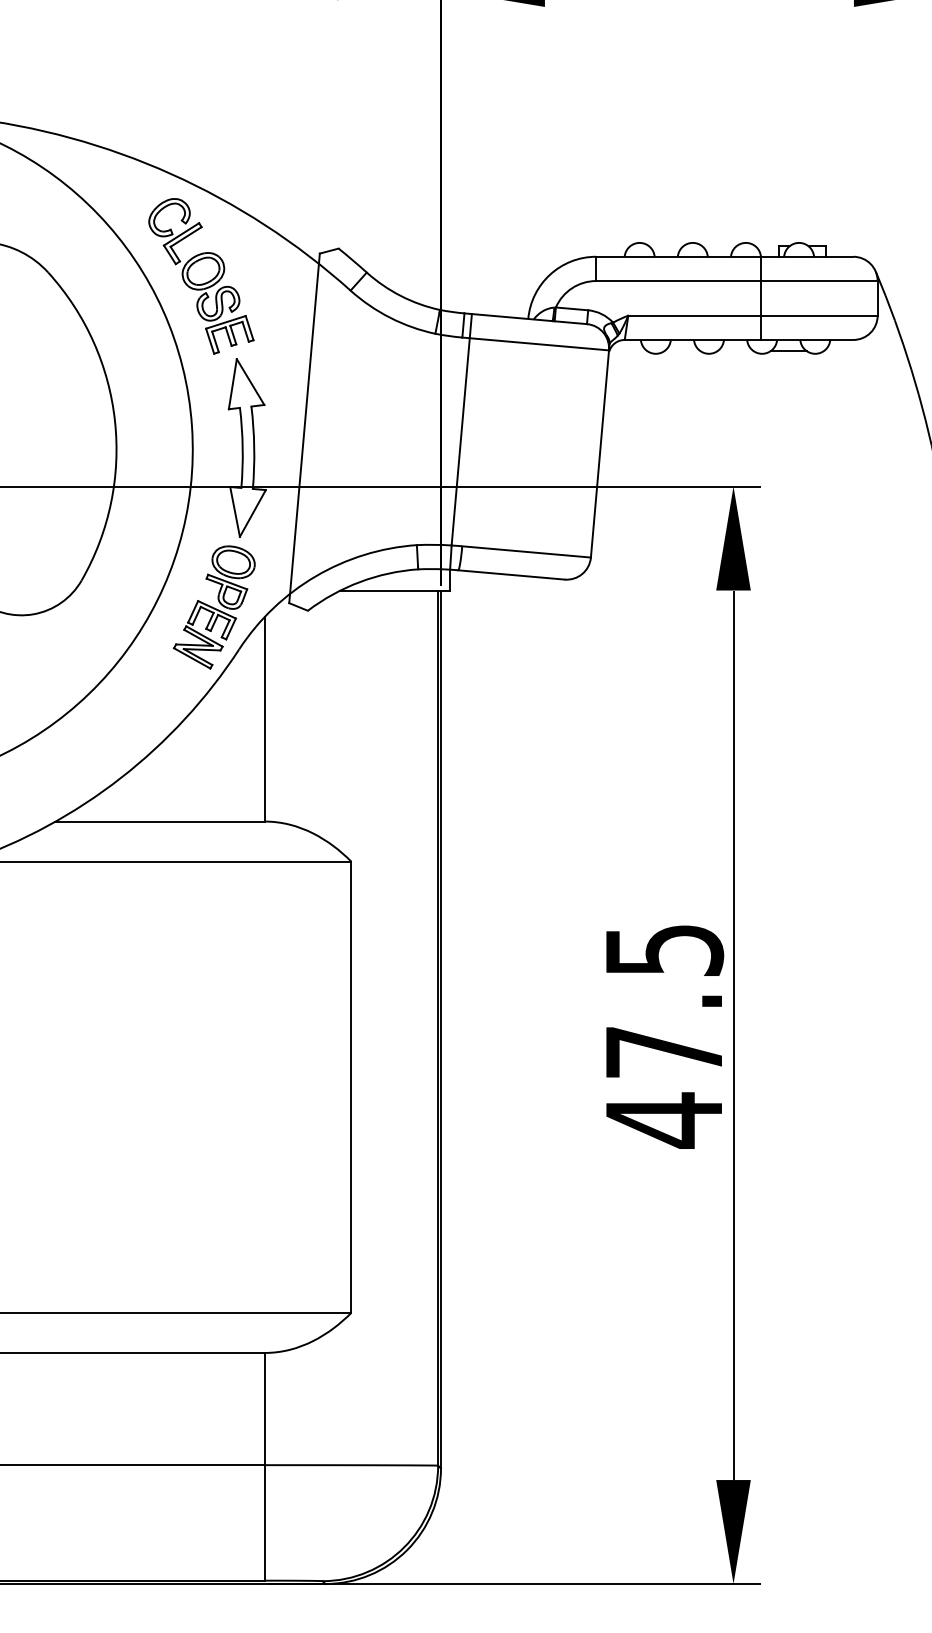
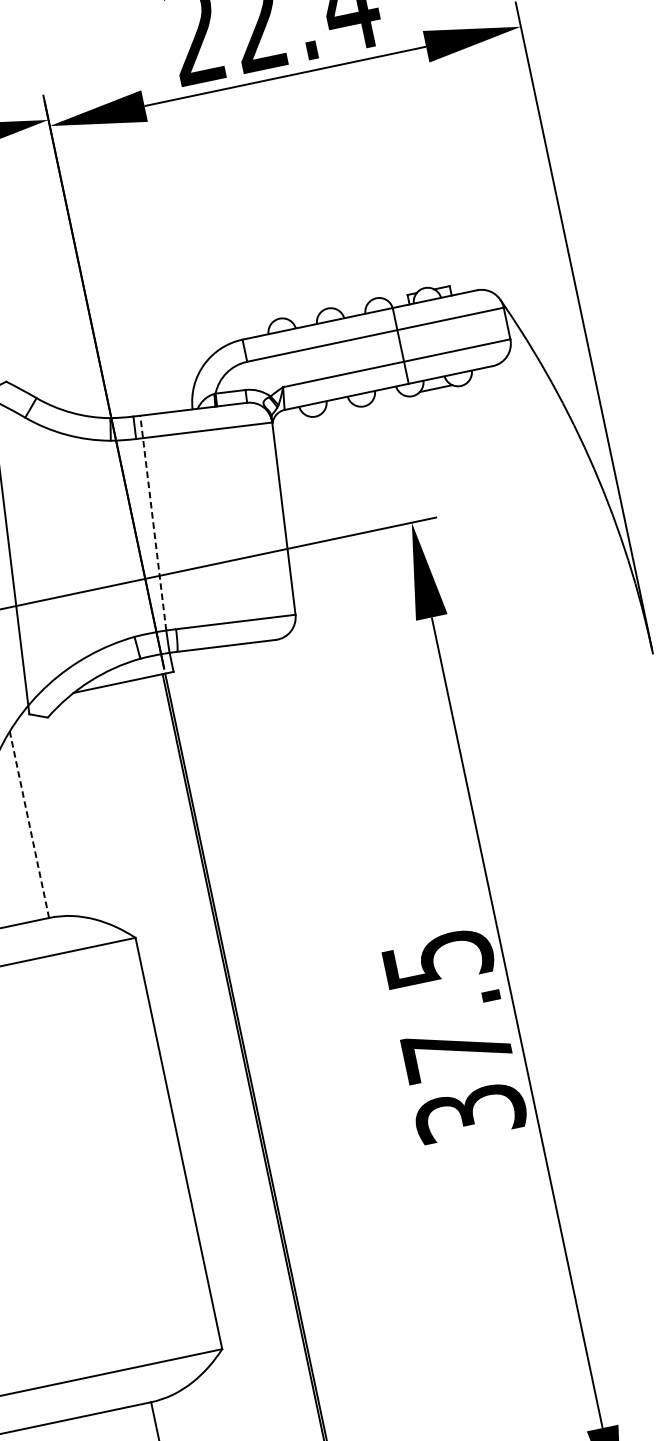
line: (461, 429) -> (153, 522), solid -> dashed
line: (264, 718) -> (28, 824), solid -> dashed
text: (664, 1120) -> (470, 1113), 47.5 -> 37.5

